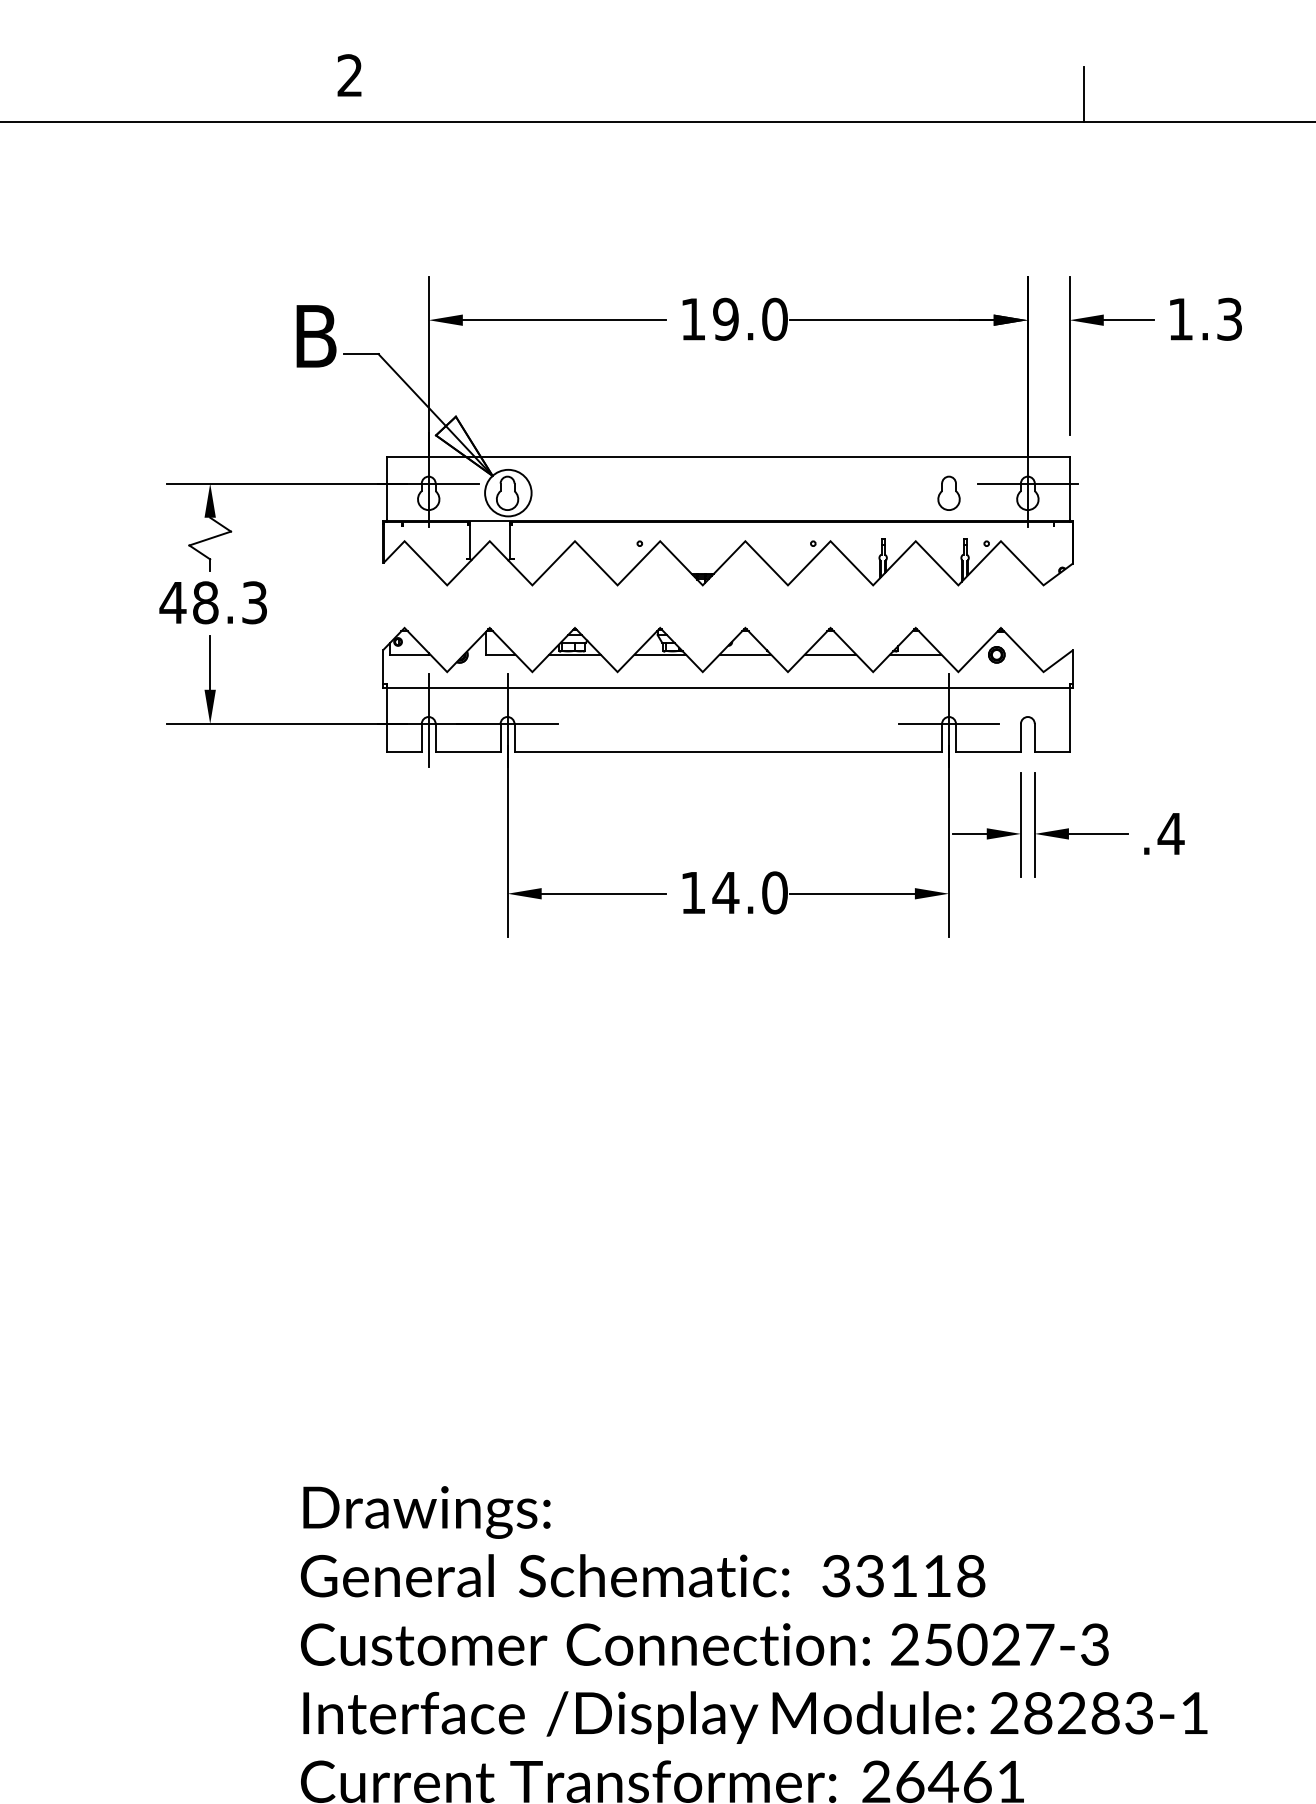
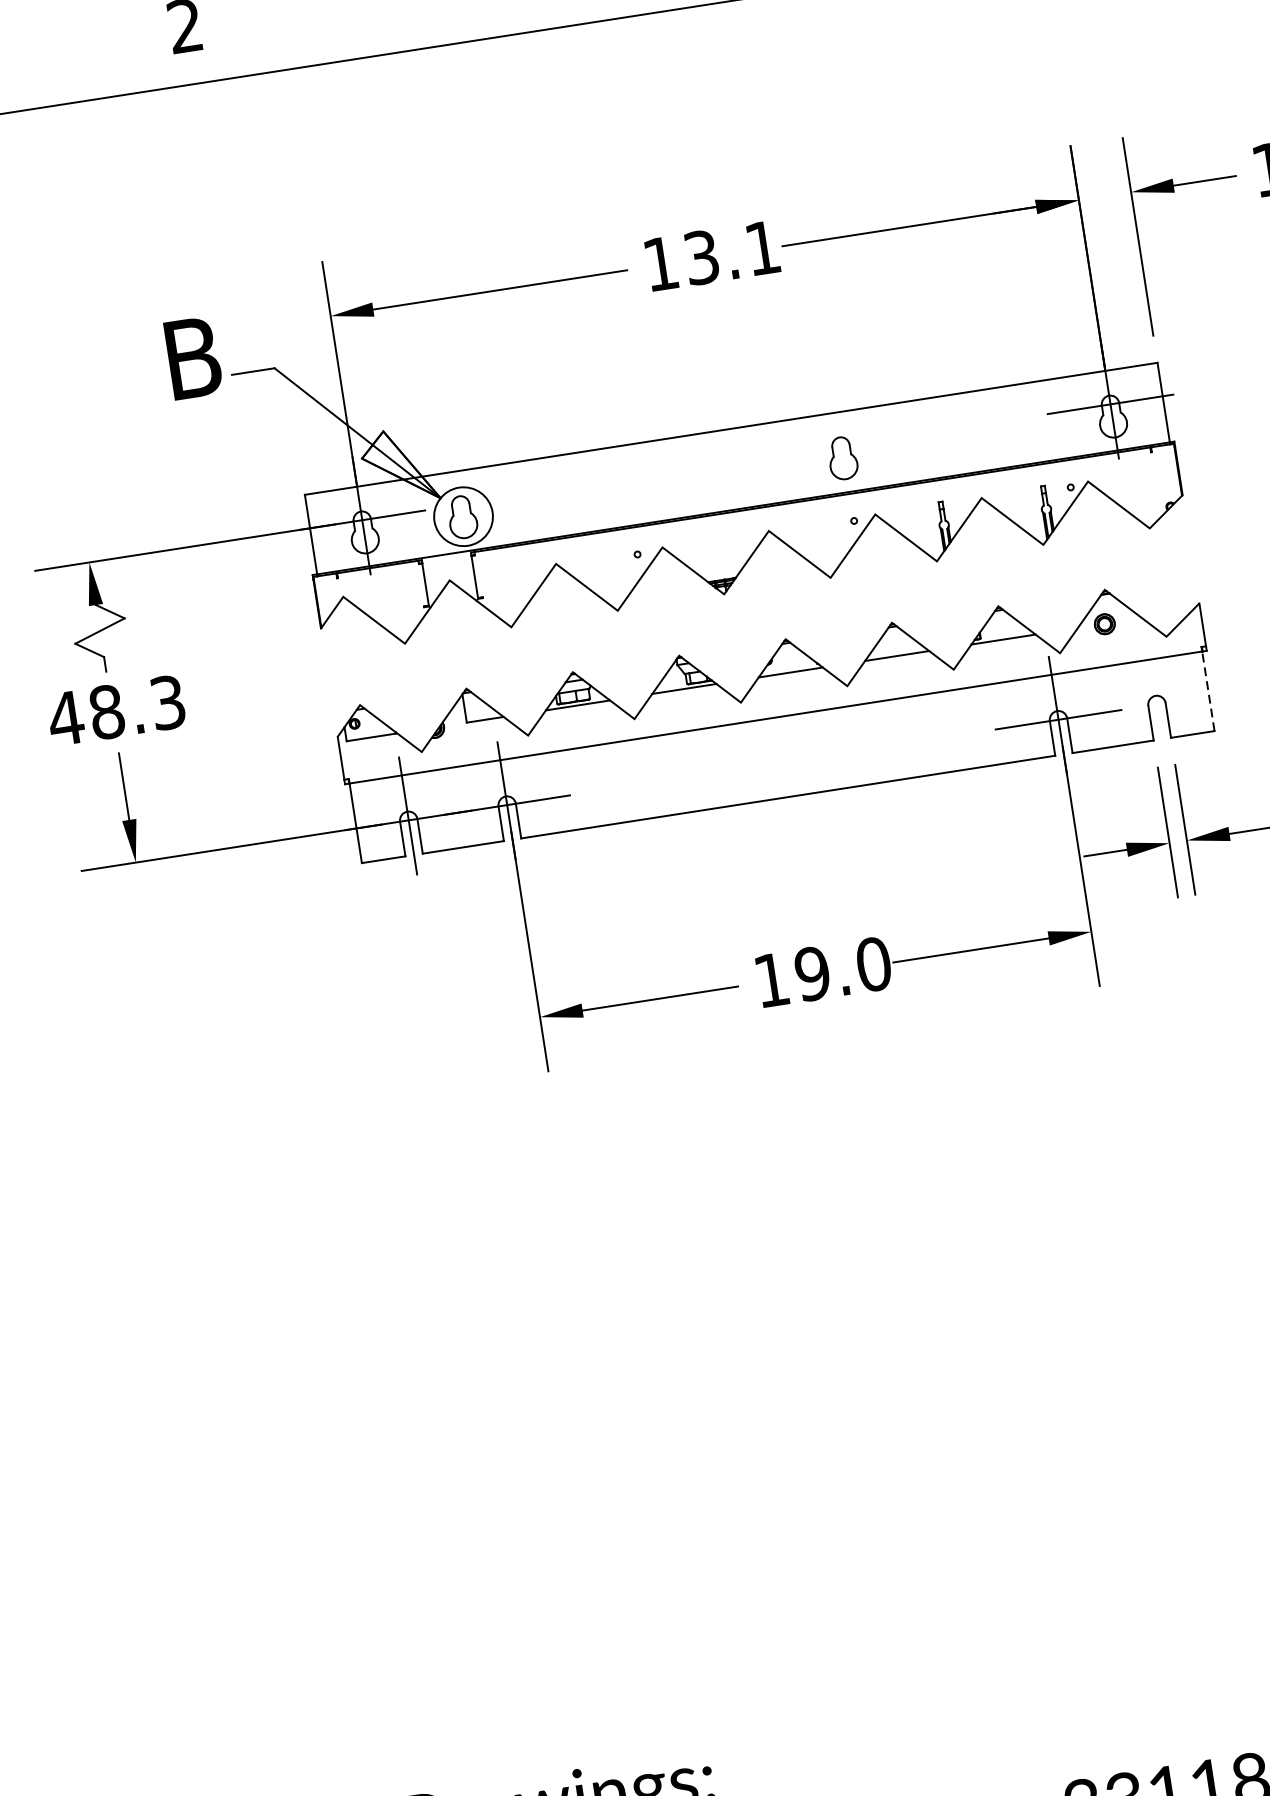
text: (750, 318) -> (732, 251), 19.0 -> 13.1
part: (948, 492) -> (842, 457), moved
line: (1069, 720) -> (1208, 692), solid -> dashed
text: (725, 892) -> (811, 973), 14.0 -> 19.0

